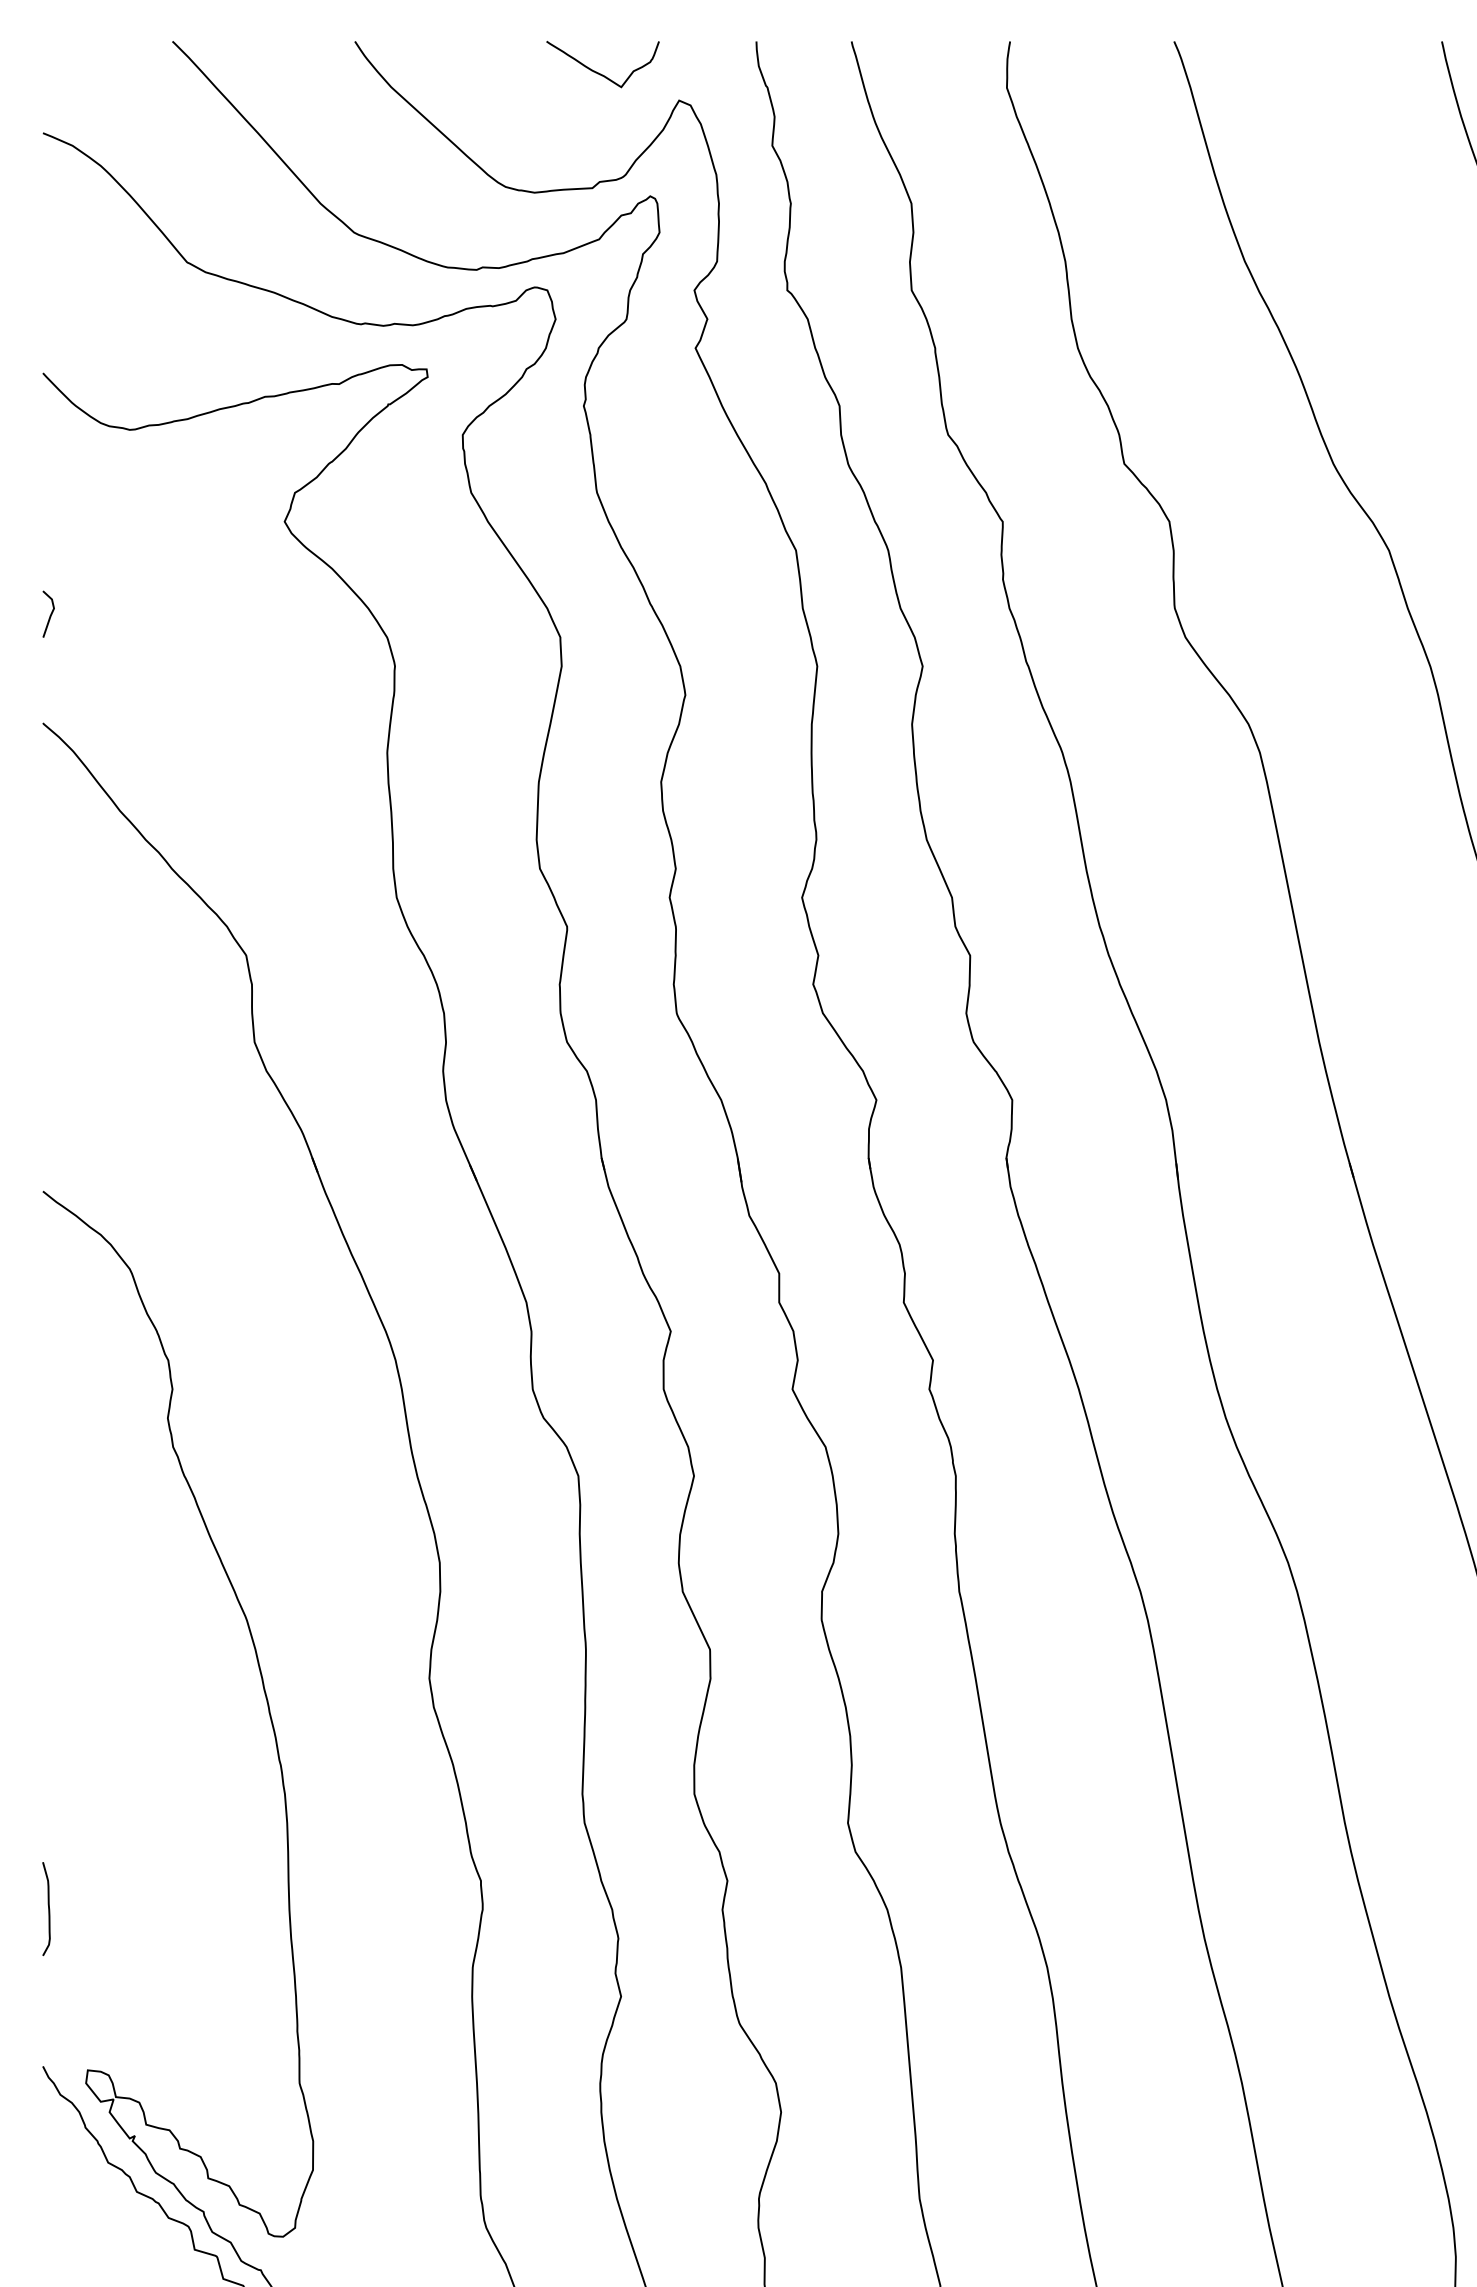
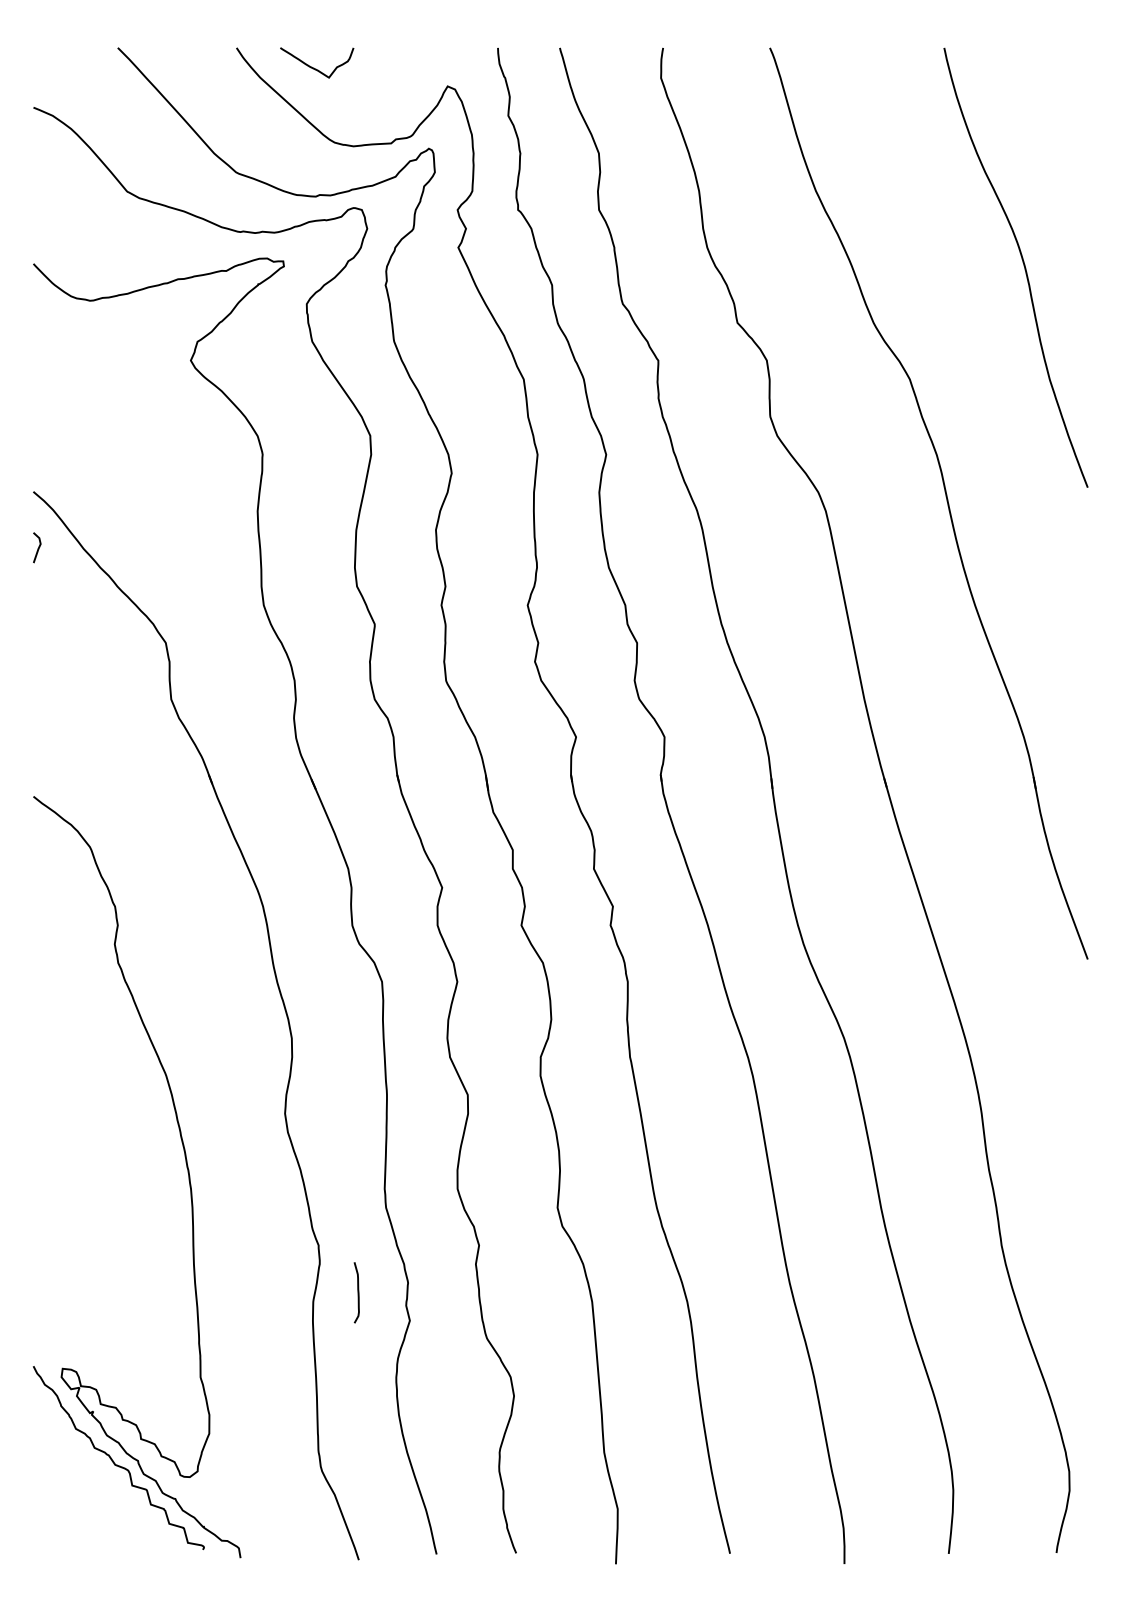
curve: (602, 73) -> (316, 68), moved
curve: (50, 613) -> (38, 547), moved
curve: (47, 1908) -> (357, 1292), moved

